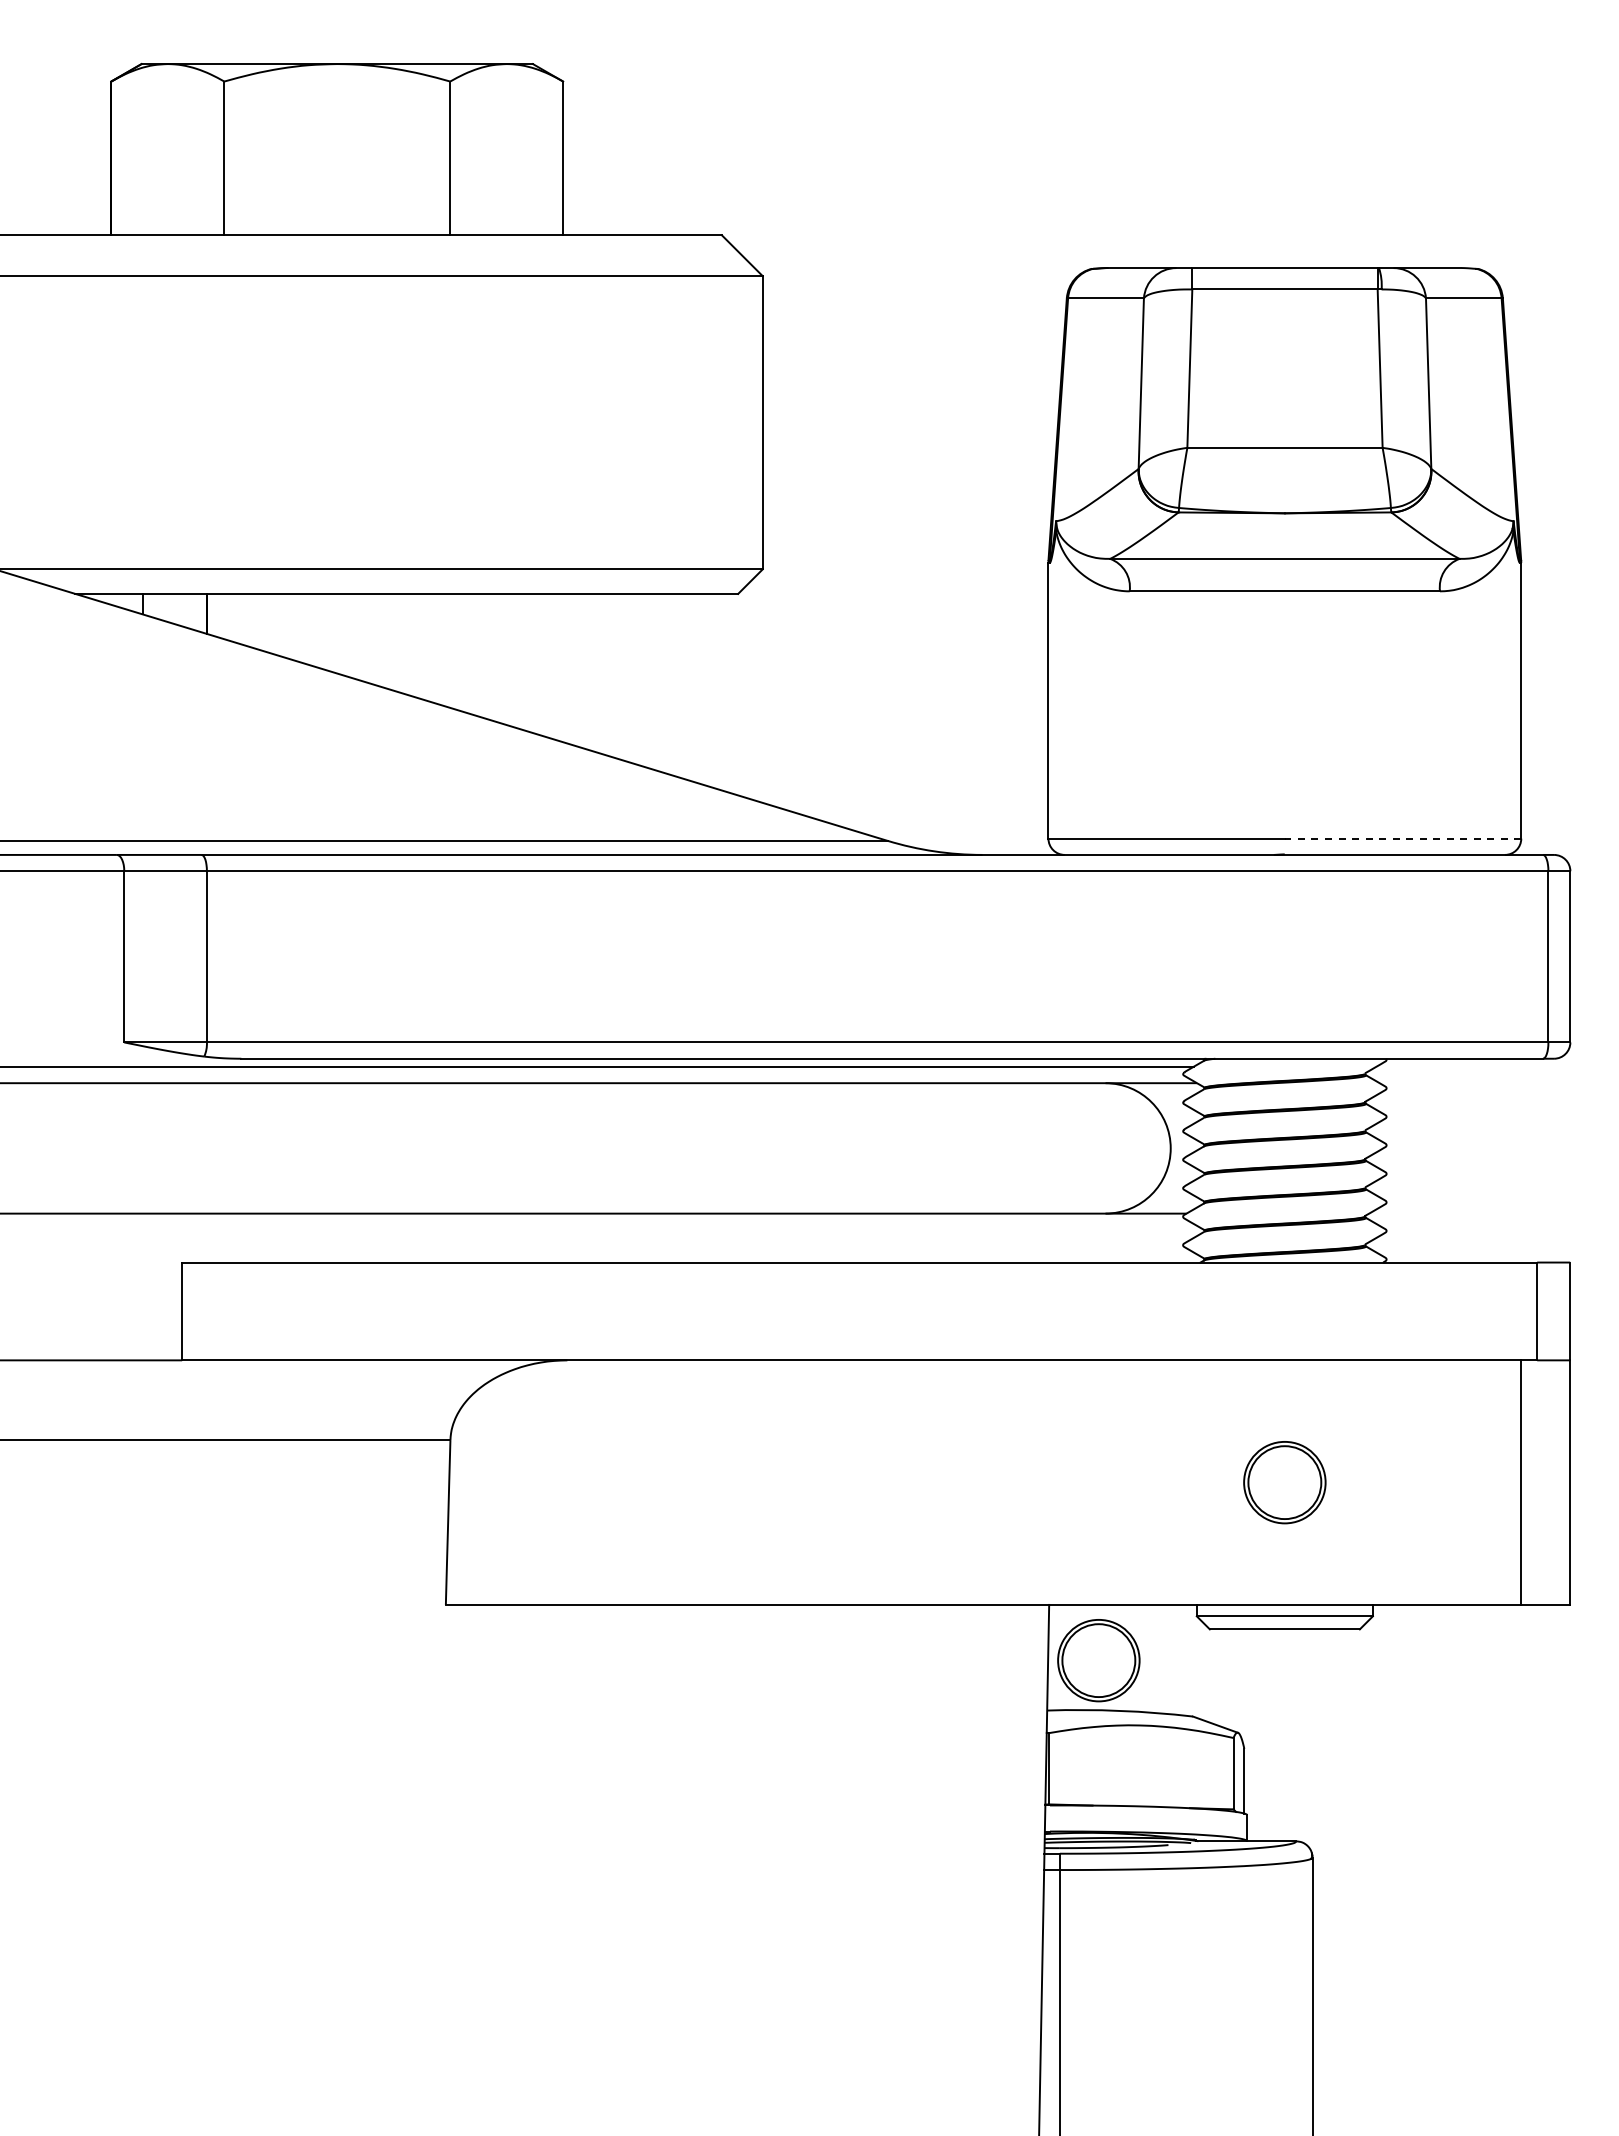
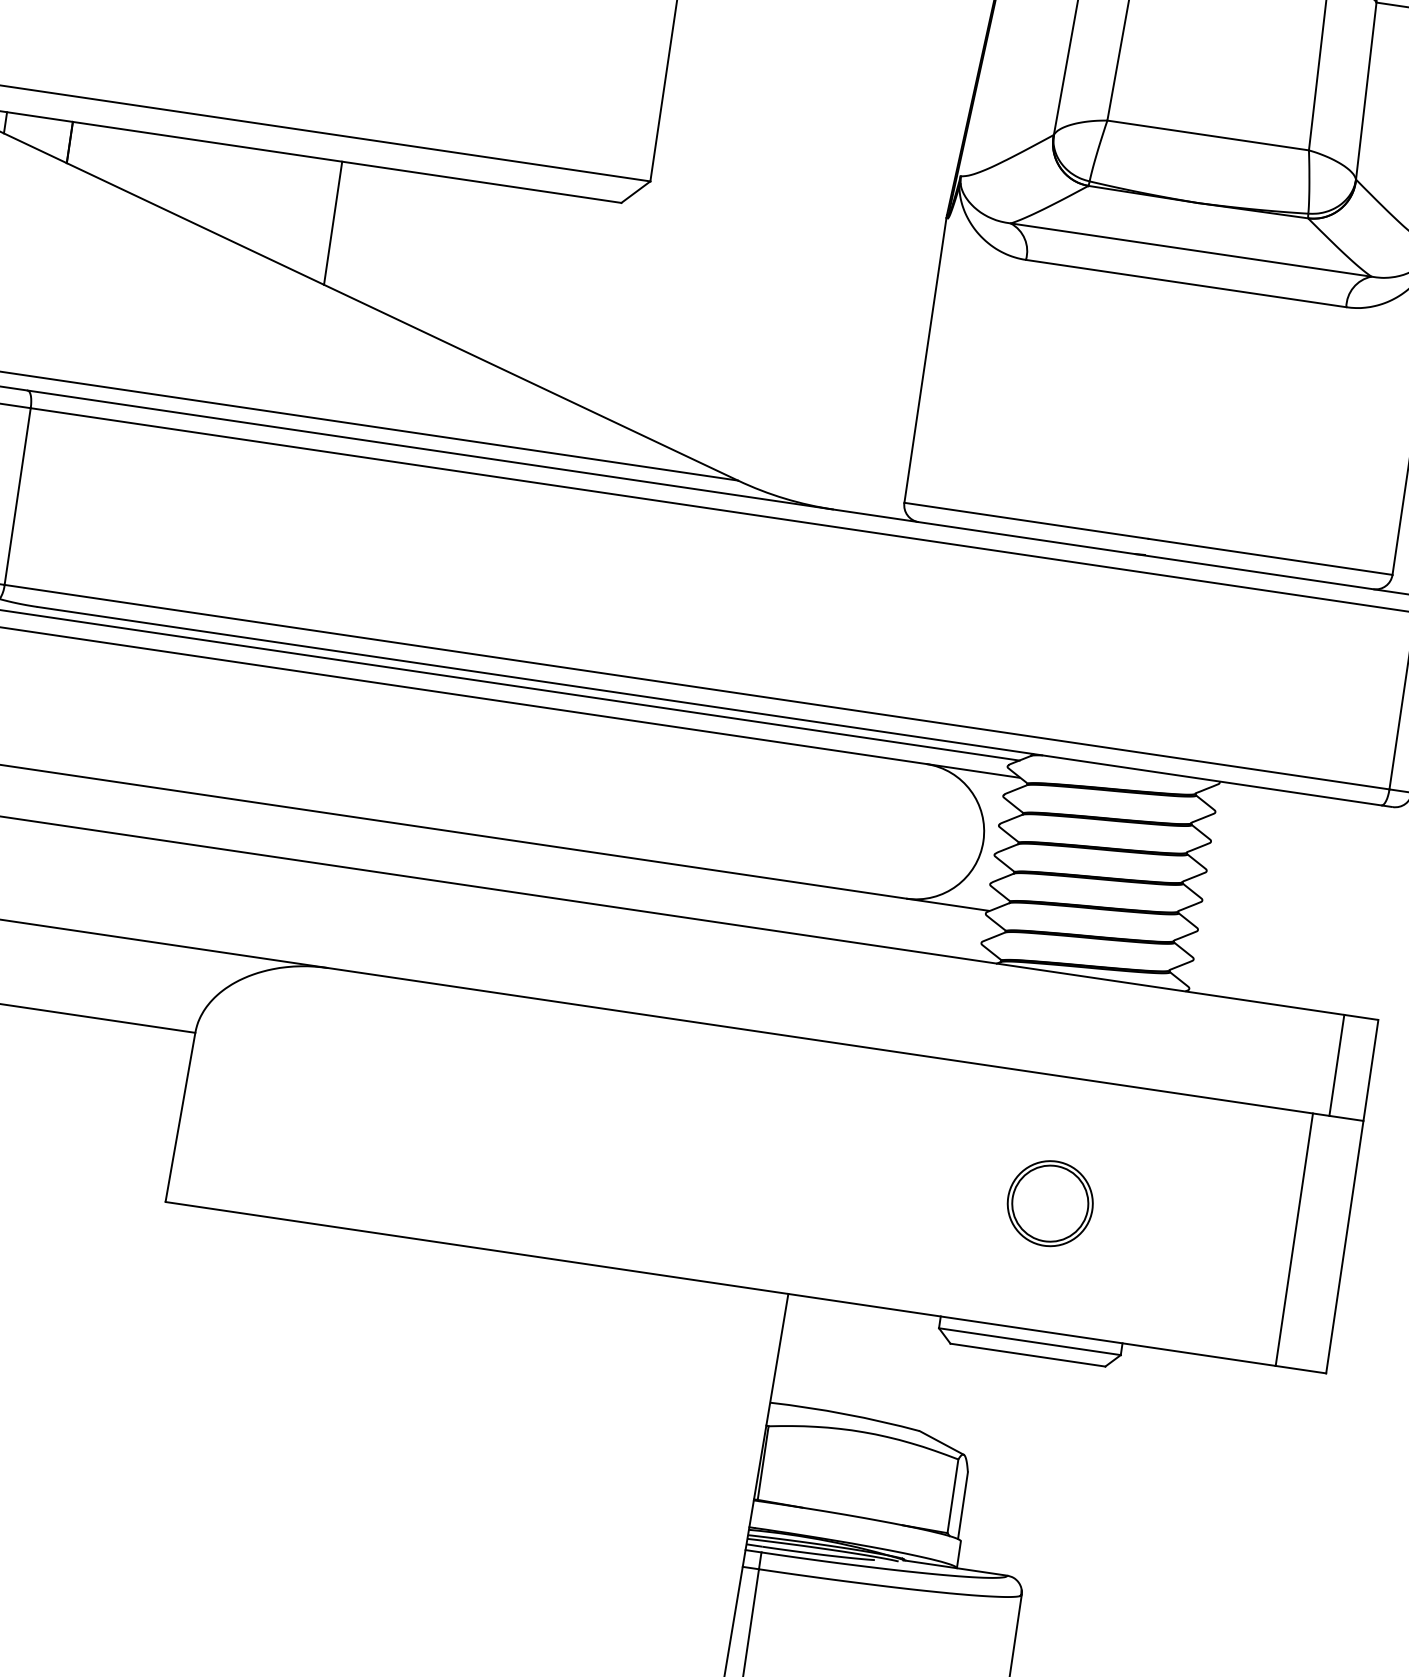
line: (467, 653) -> (332, 223), added
line: (1402, 838) -> (1269, 556), dashed -> solid
part: (1098, 1660) -> (830, 1358), removed

